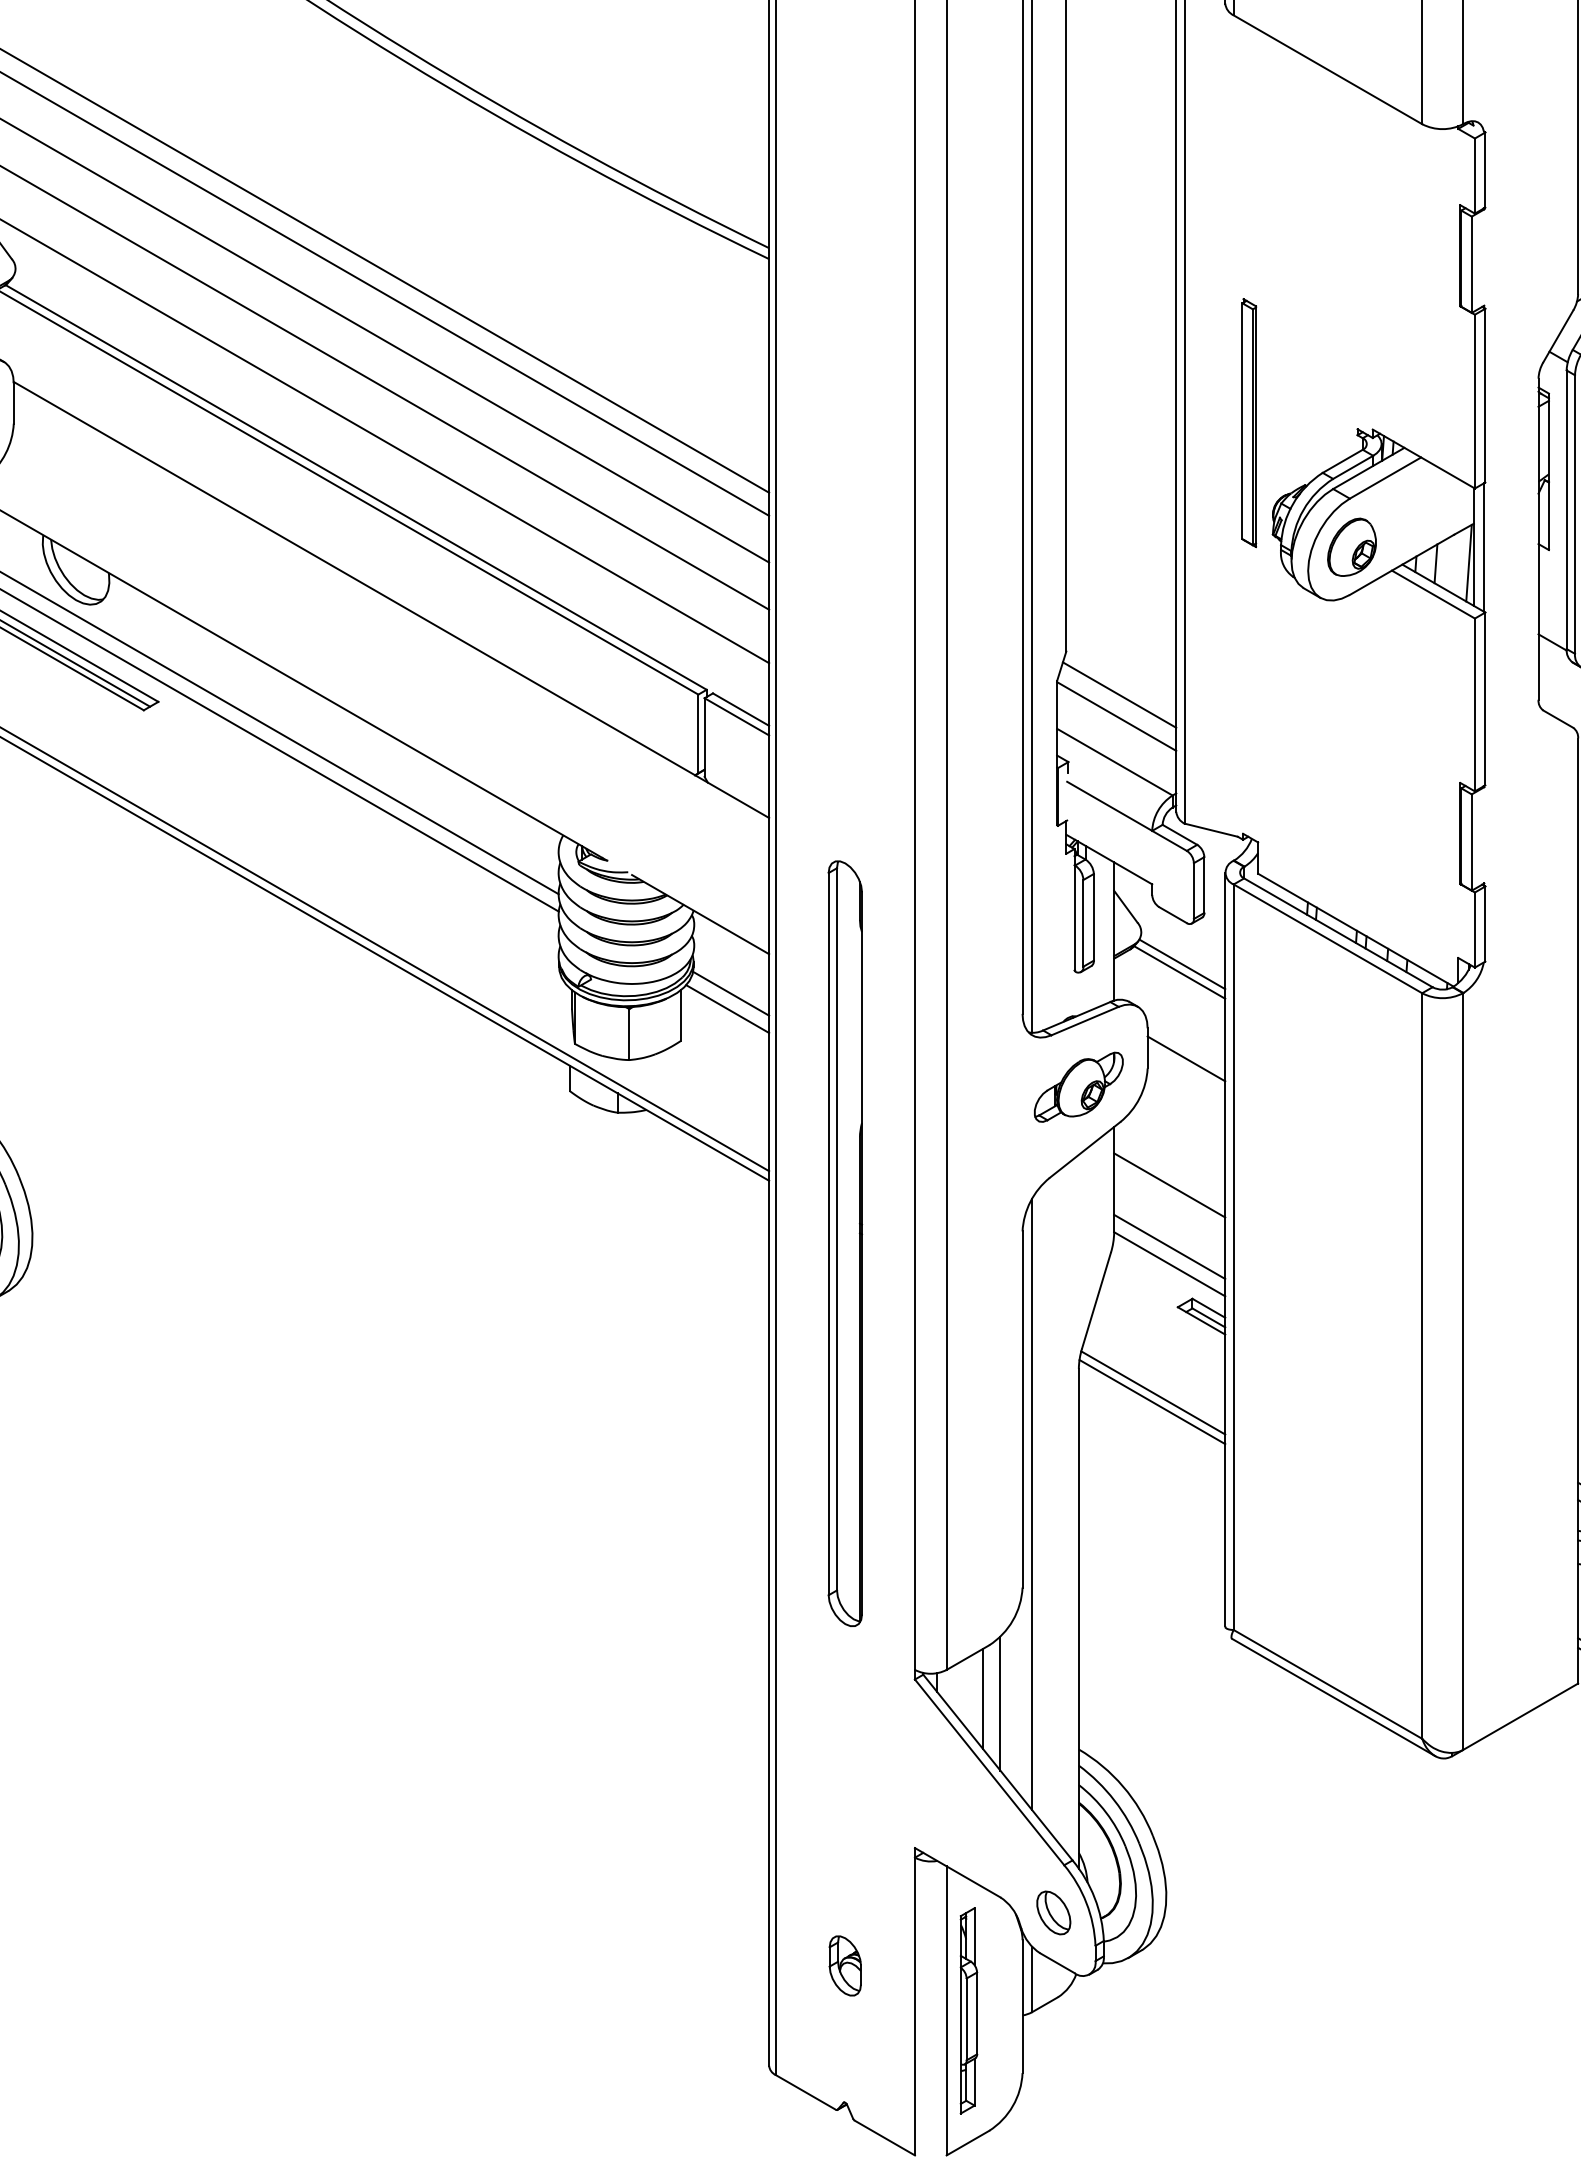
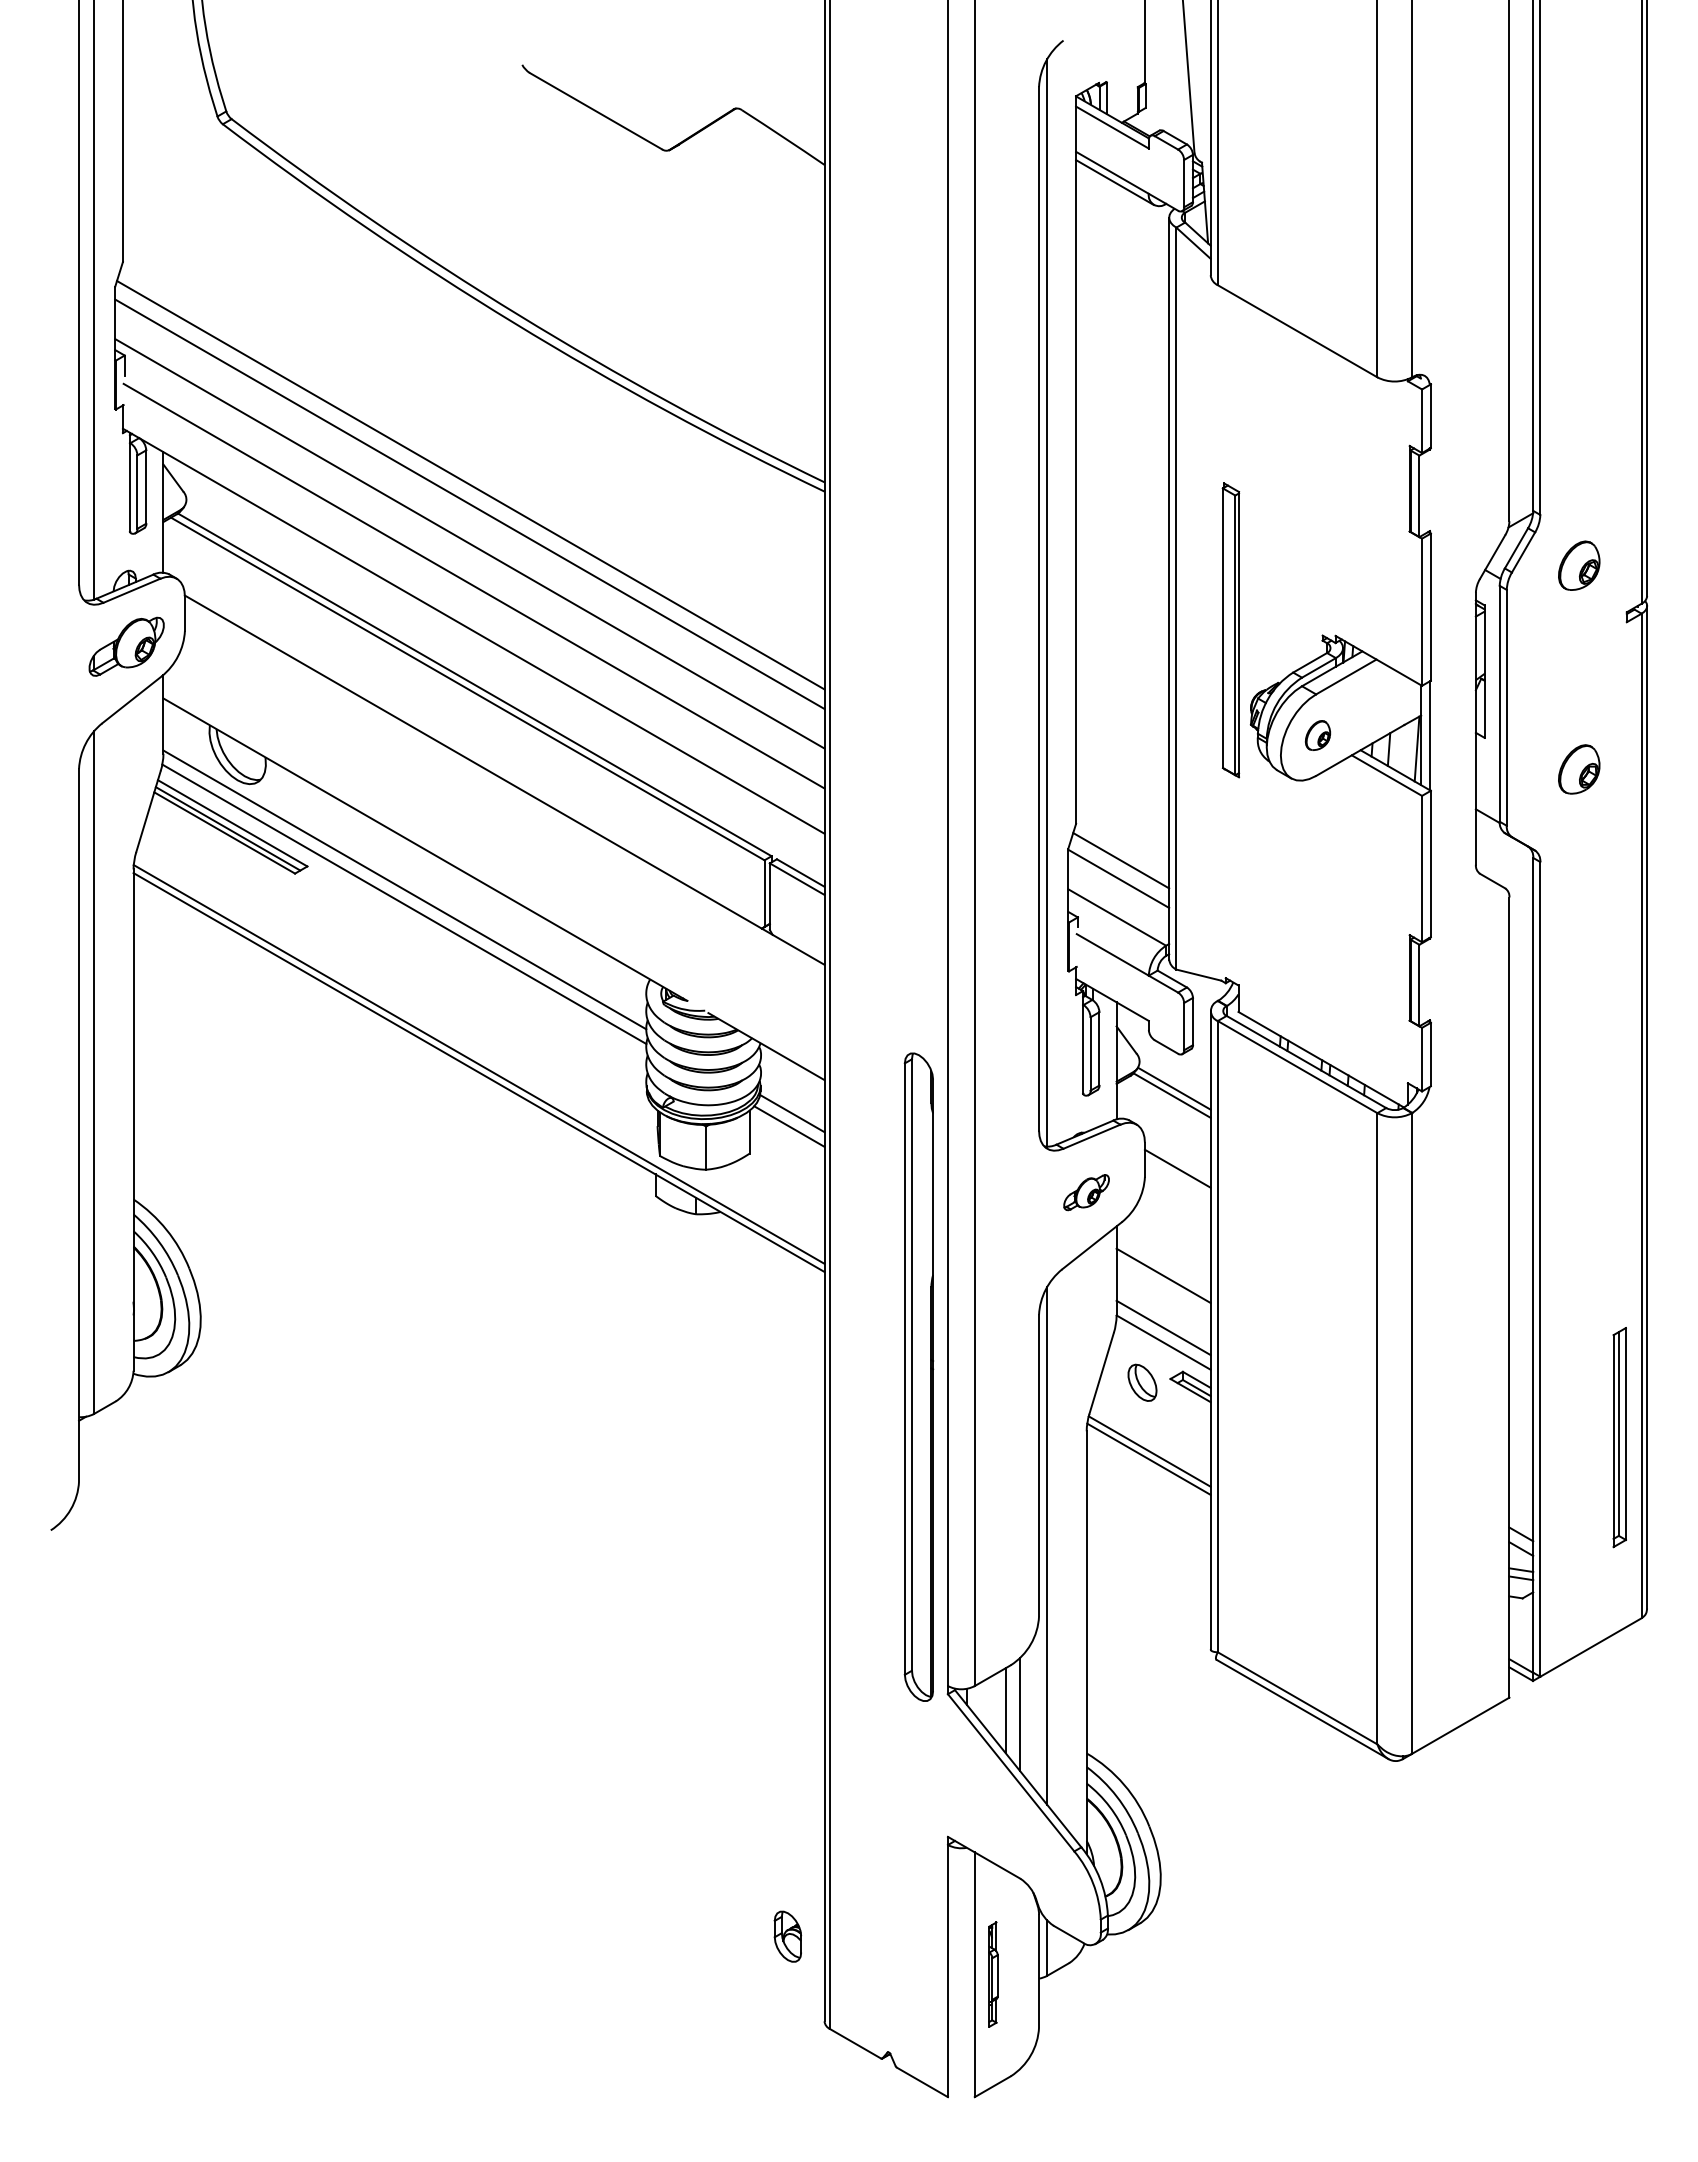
part: (1248, 423) -> (1230, 630), size x1.4
part: (1351, 547) -> (1317, 735), size x0.6
part: (1078, 1086) -> (1086, 1192), size x0.6
part: (844, 1242) -> (918, 1376), moved
part: (1053, 1912) -> (1142, 1382), moved
part: (844, 1965) -> (787, 1936), moved
part: (968, 2010) -> (993, 1974), size x0.6

